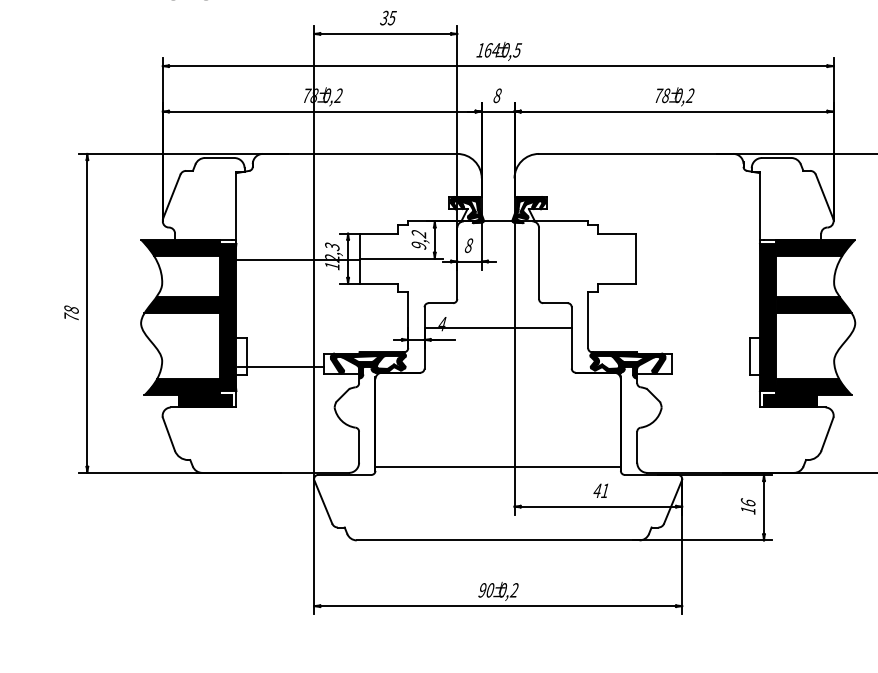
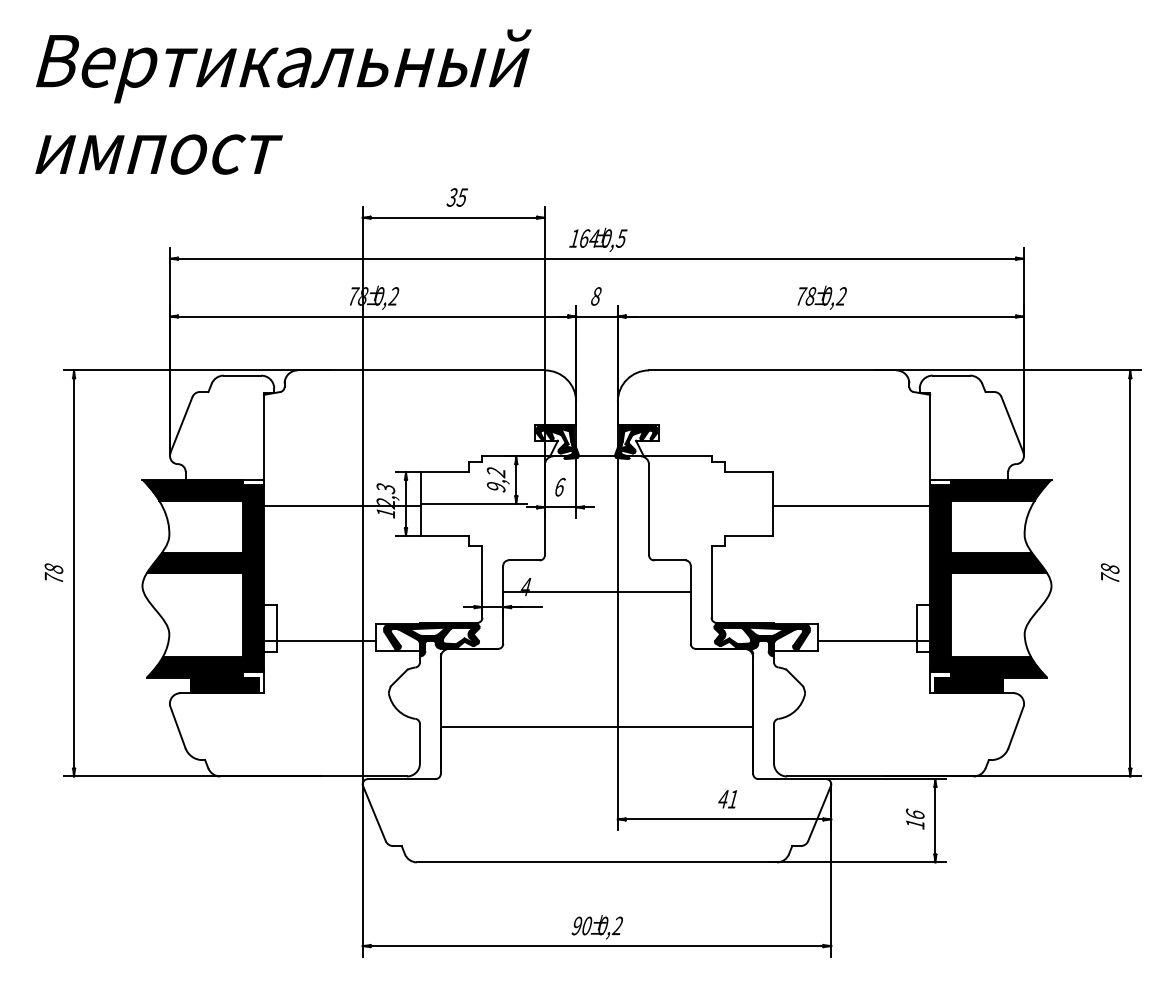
text: (468, 245) -> (559, 487), 8 -> 6
line: (702, 260) -> (856, 505), added
line: (714, 366) -> (872, 641), added
line: (497, 467) -> (596, 727), moved

